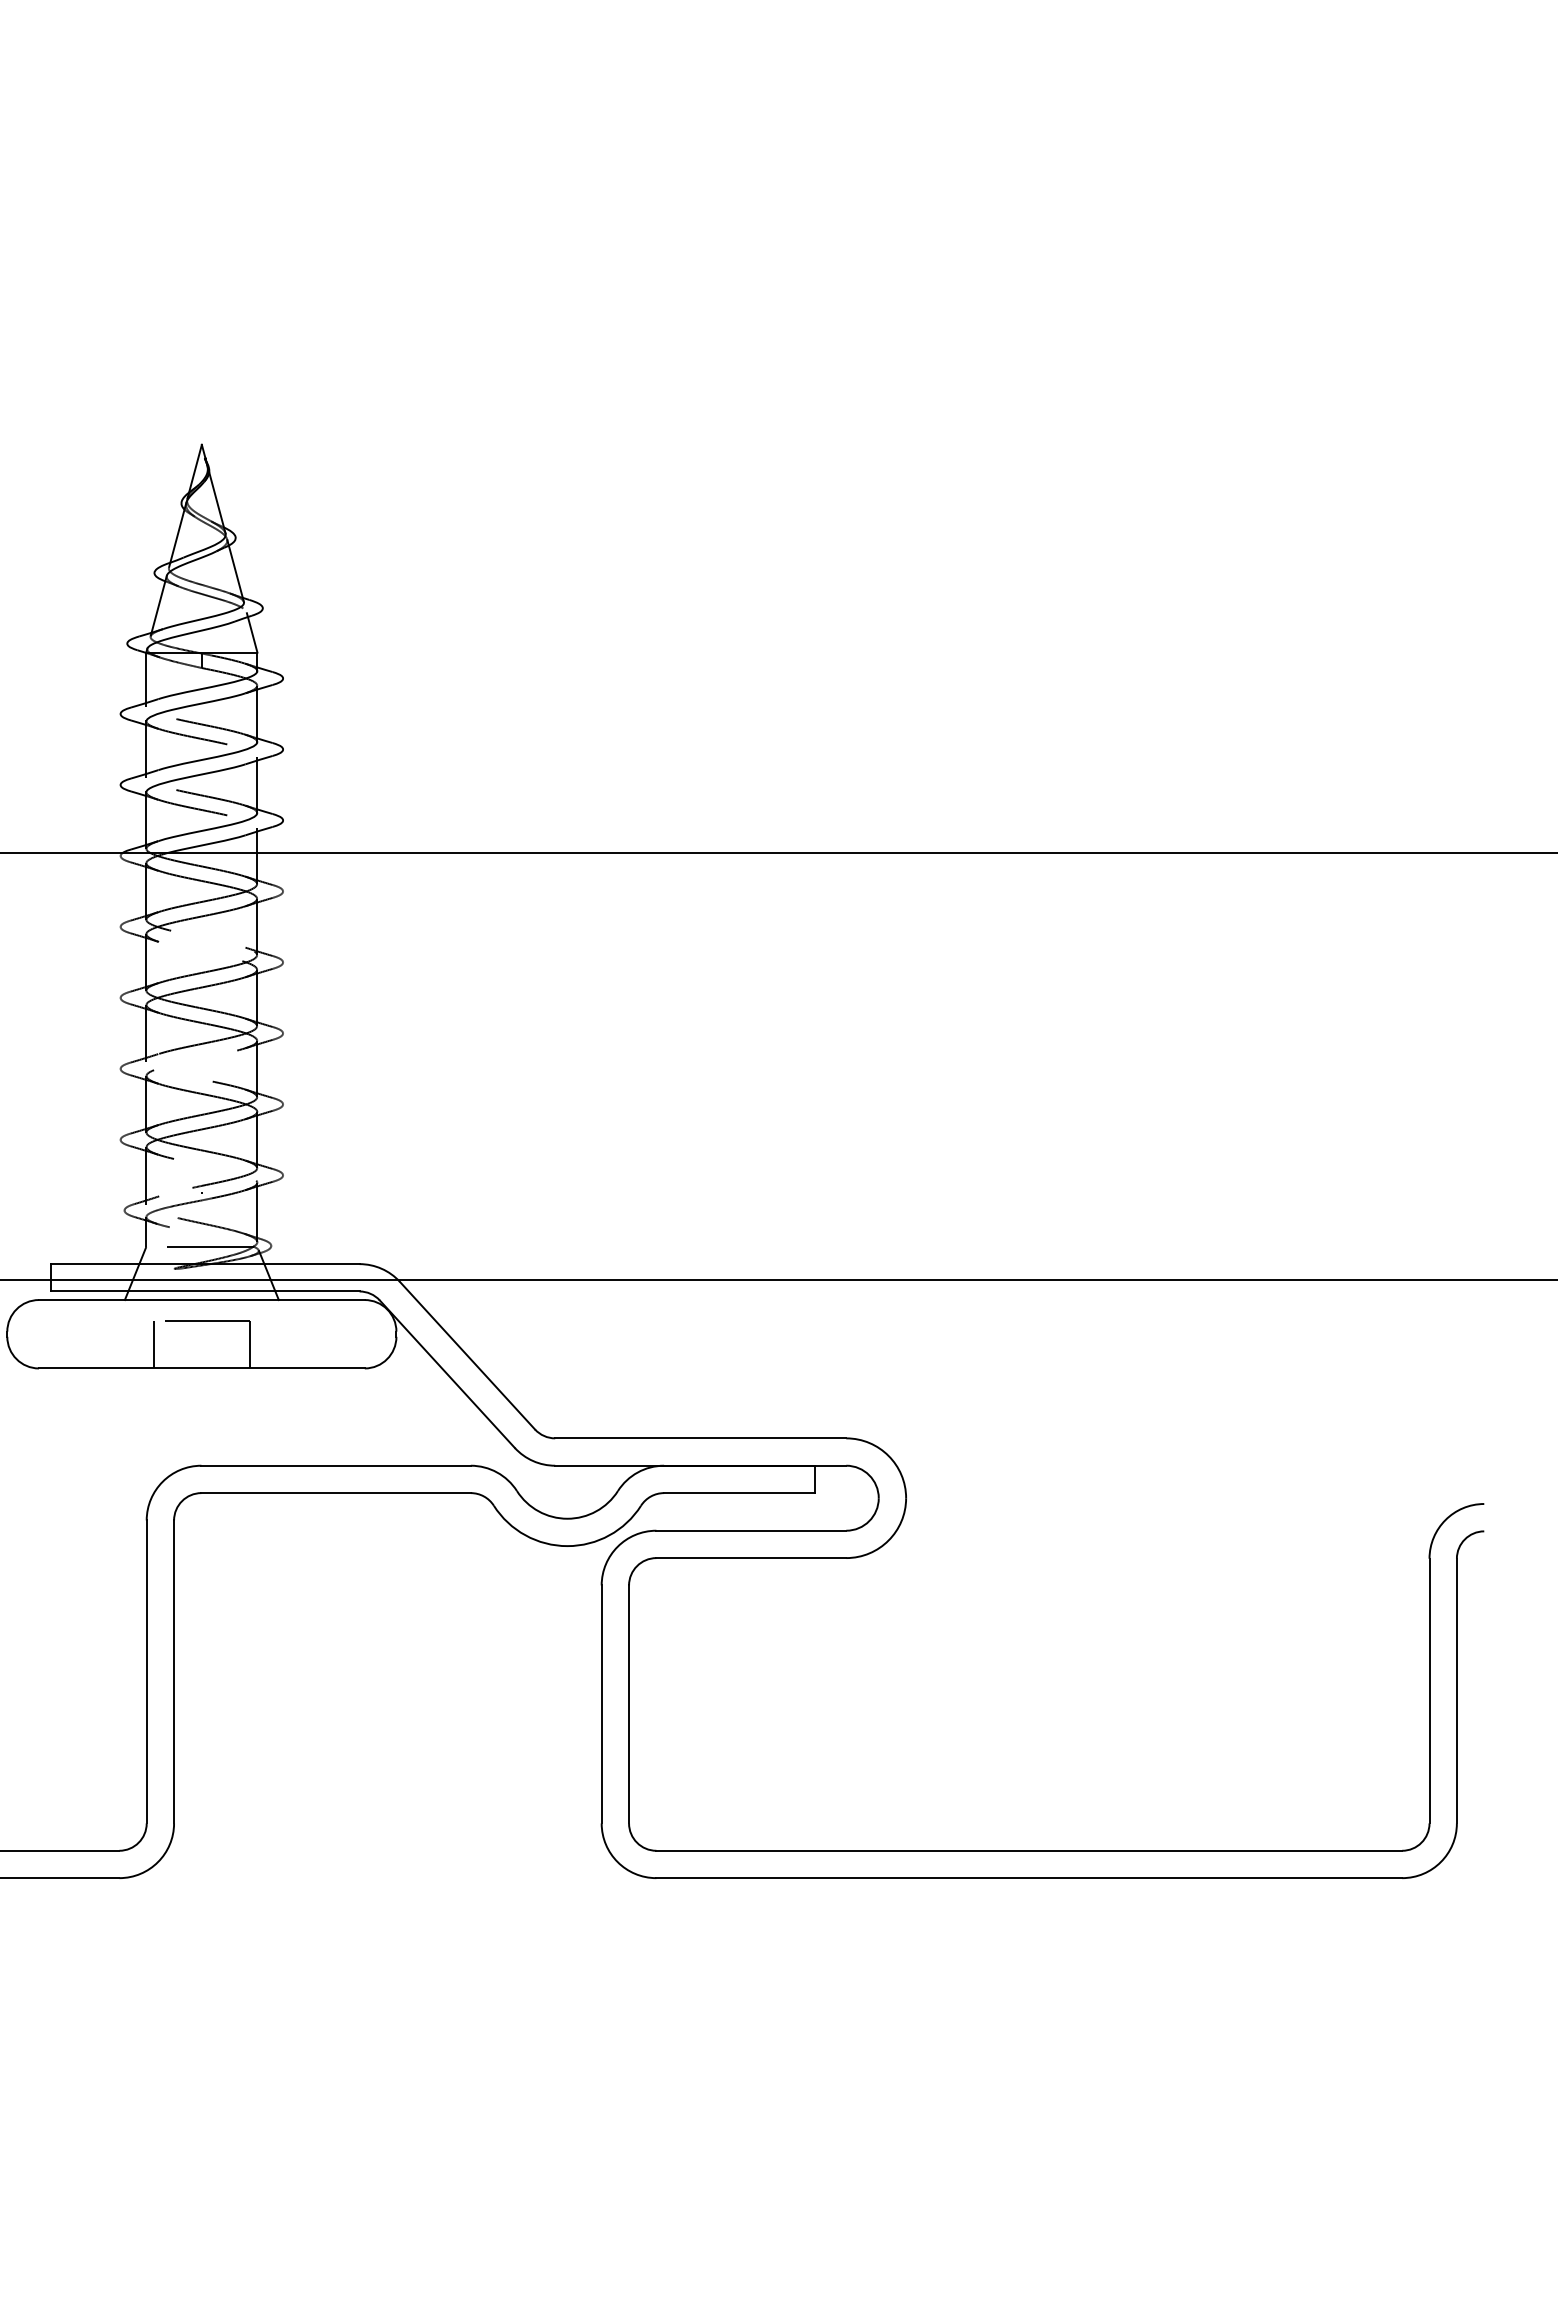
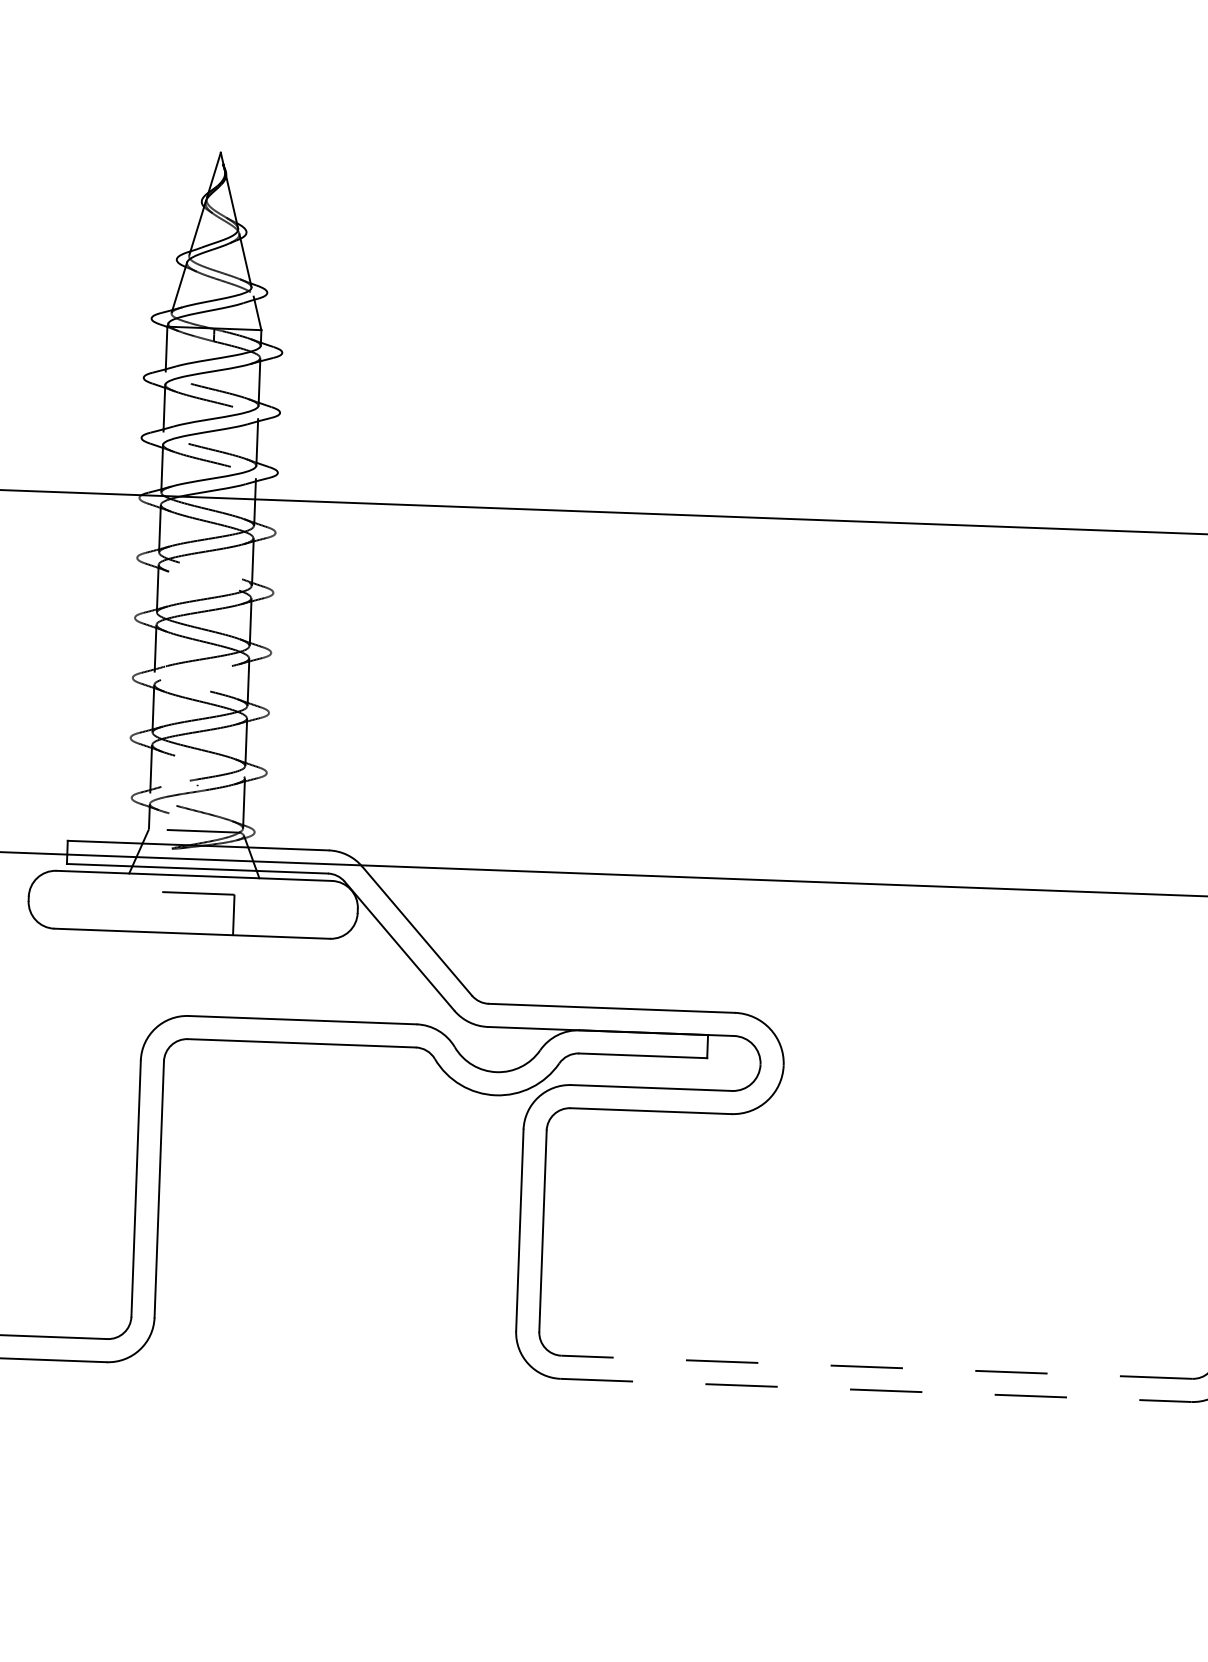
line: (153, 1344) -> (152, 911), removed
line: (1029, 1850) -> (877, 1367), solid -> dashed
line: (1029, 1878) -> (876, 1390), solid -> dashed

